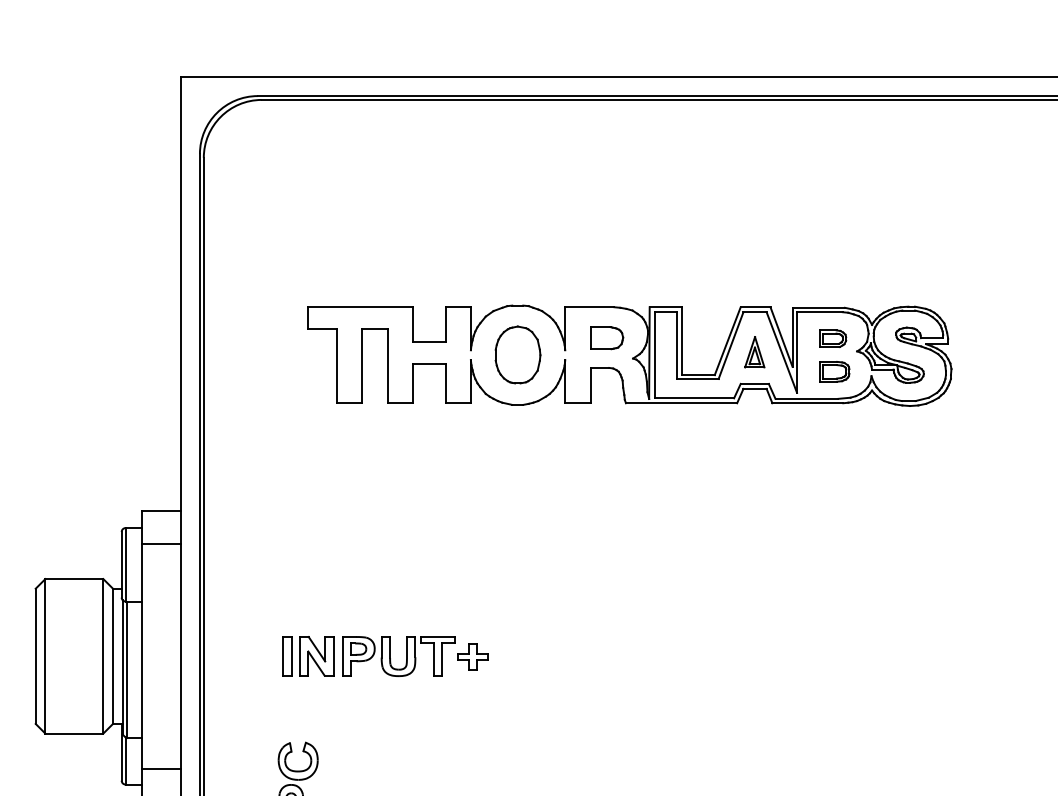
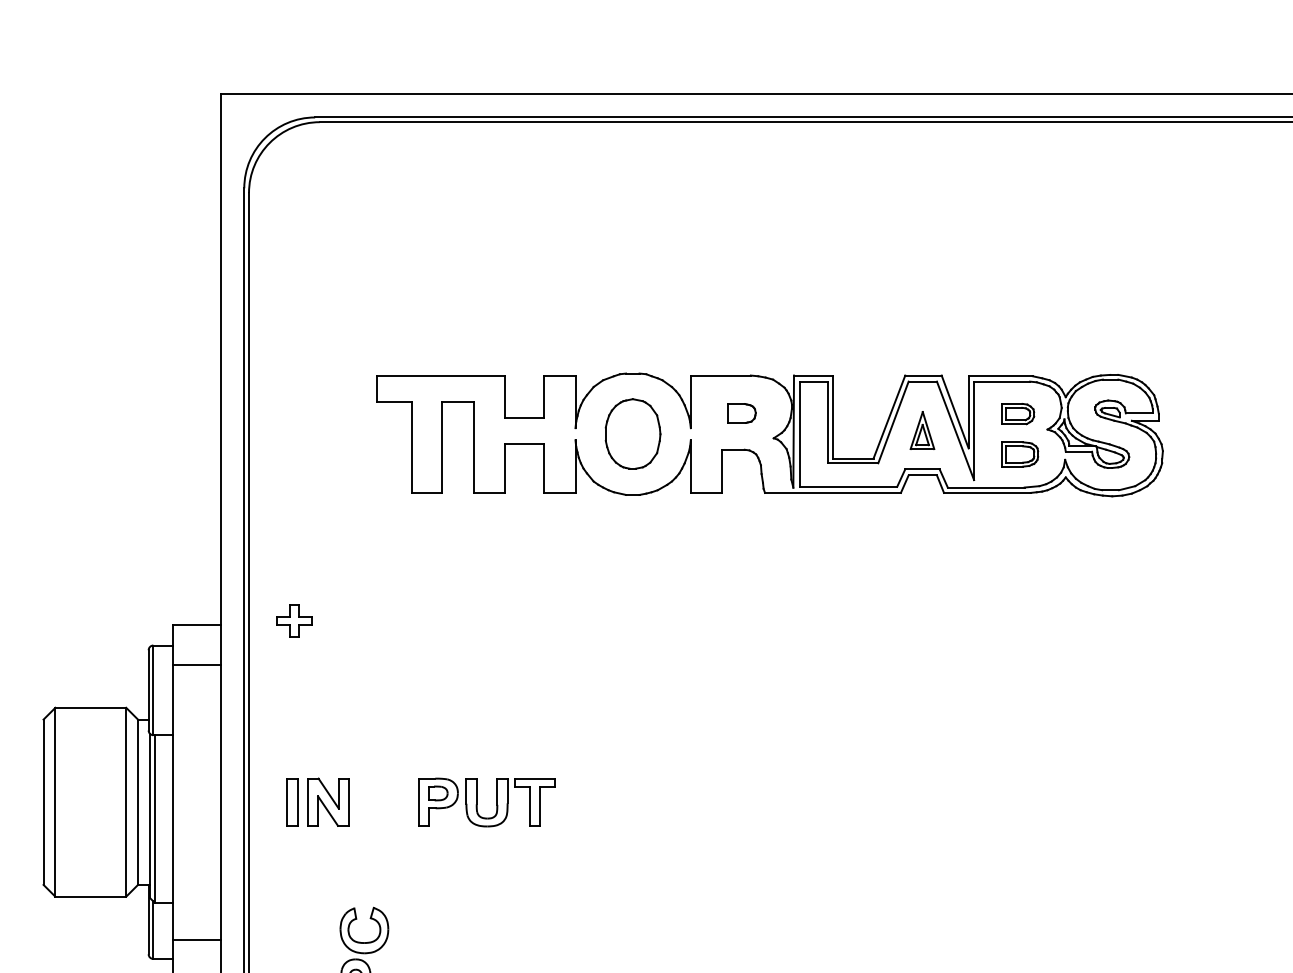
part: (607, 338) -> (742, 413), size x0.7
part: (308, 656) -> (318, 802), moved
part: (472, 656) -> (293, 620), moved

